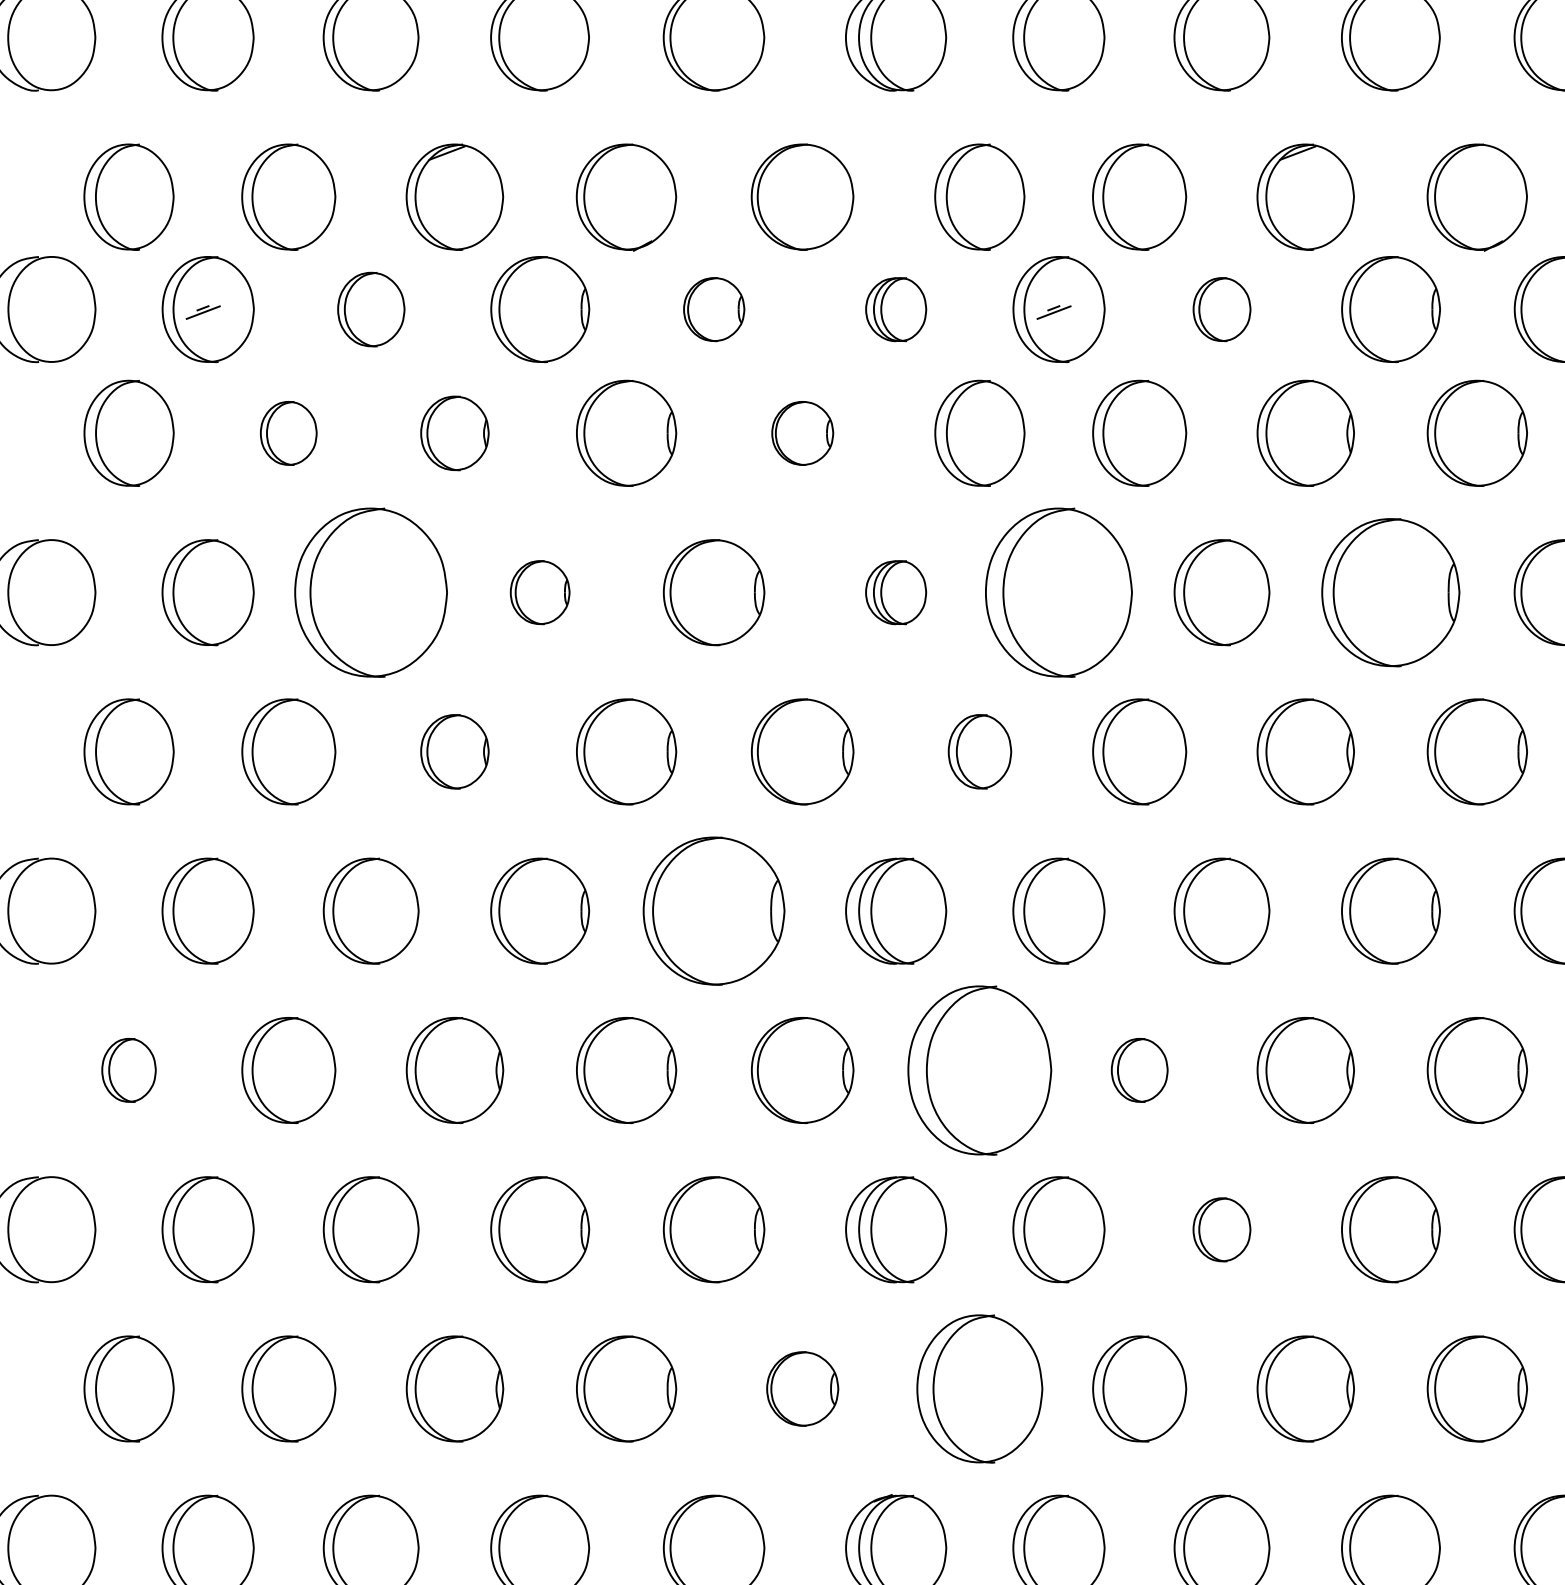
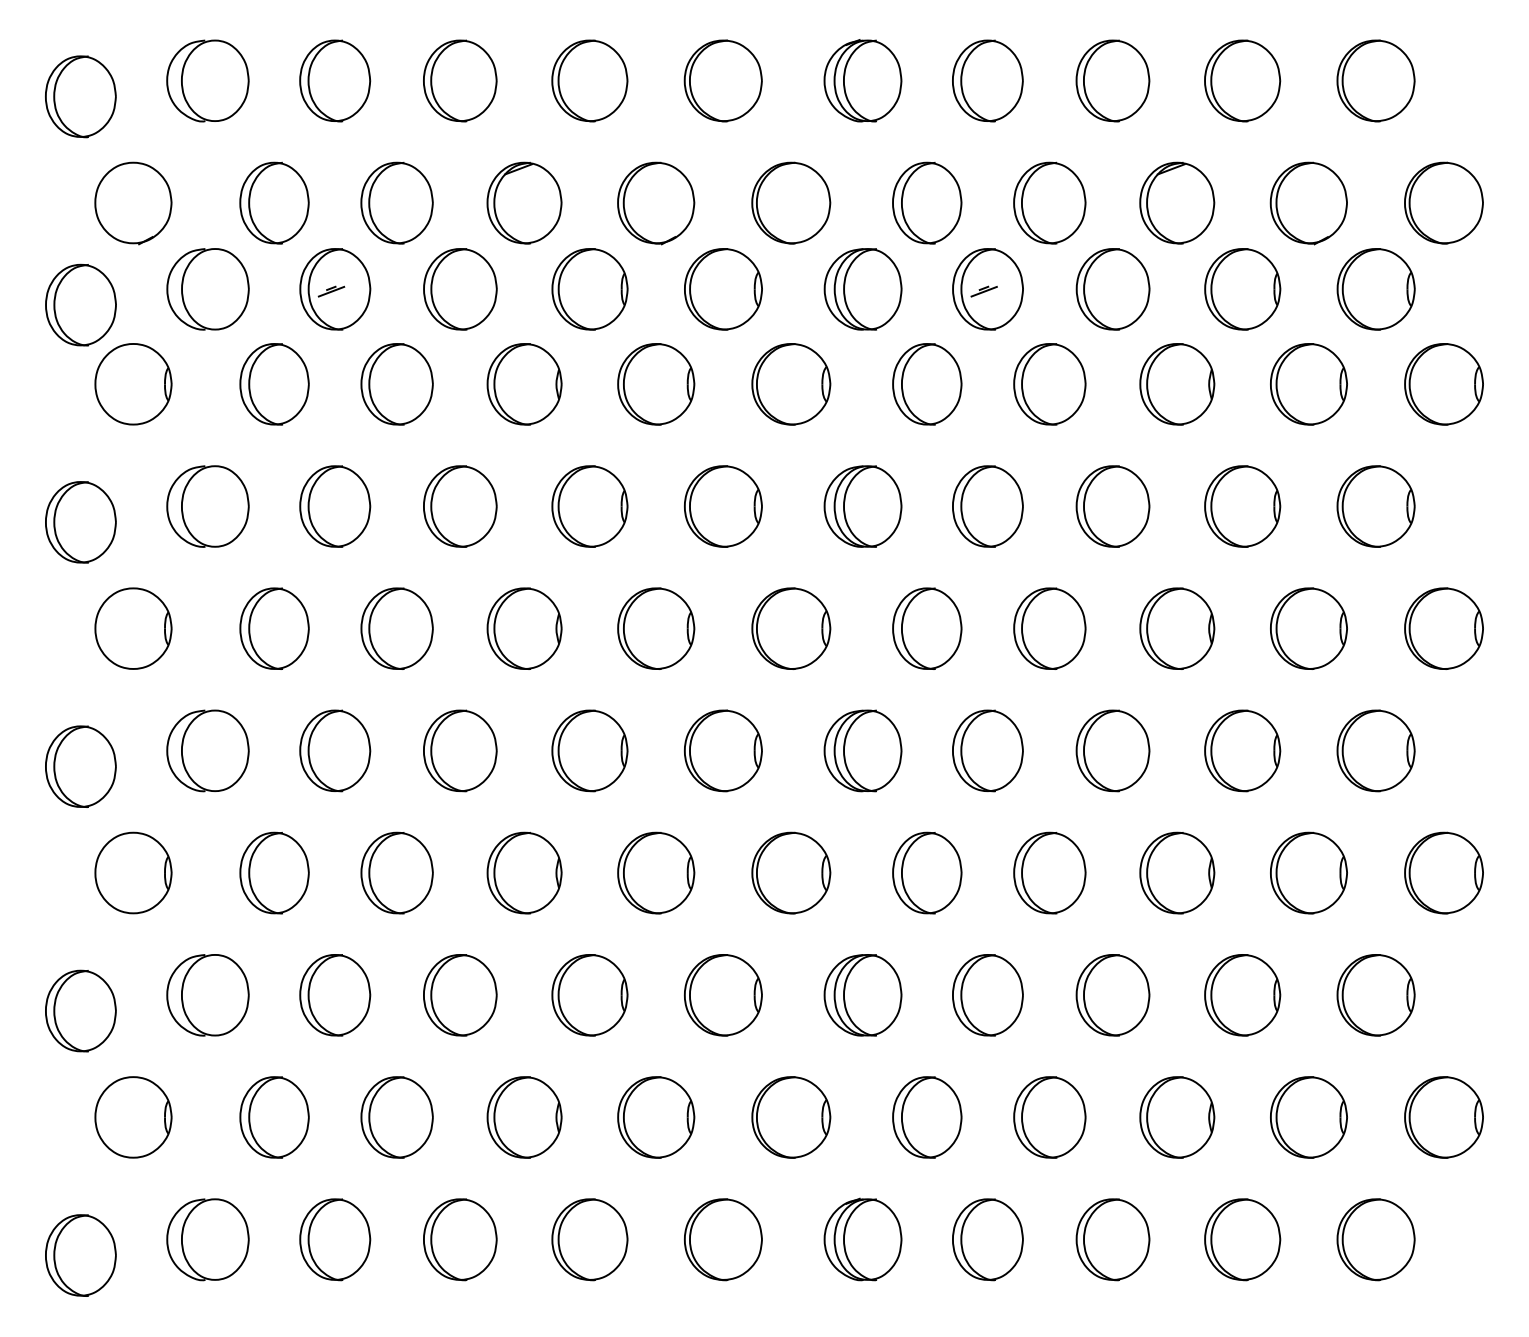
part: (371, 309) -> (460, 289), size x1.43
part: (714, 309) -> (723, 289), size x1.67
part: (895, 309) -> (862, 289), size x1.67
part: (1221, 309) -> (1112, 289), size x1.67
part: (287, 433) -> (396, 384), size x1.67
part: (454, 433) -> (524, 384), size x1.43
part: (802, 433) -> (791, 384), size x1.67
part: (371, 592) -> (460, 506), size x0.62
part: (539, 592) -> (589, 506), size x1.67
part: (895, 592) -> (862, 506), size x1.67
part: (1058, 592) -> (987, 506), size x0.62
part: (1390, 592) -> (1242, 506), size x0.71
part: (454, 751) -> (524, 628), size x1.43
part: (980, 751) -> (927, 628), size x1.43
part: (714, 910) -> (723, 750), size x0.71
part: (128, 1069) -> (274, 872), size x1.67
part: (980, 1069) -> (927, 872), size x0.62
part: (1139, 1069) -> (1049, 872), size x1.67
part: (1221, 1230) -> (1112, 995), size x1.67
part: (802, 1389) -> (791, 1117), size x1.43
part: (980, 1389) -> (927, 1117), size x0.71

